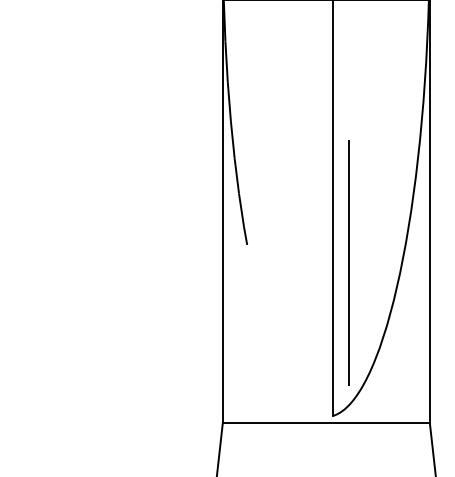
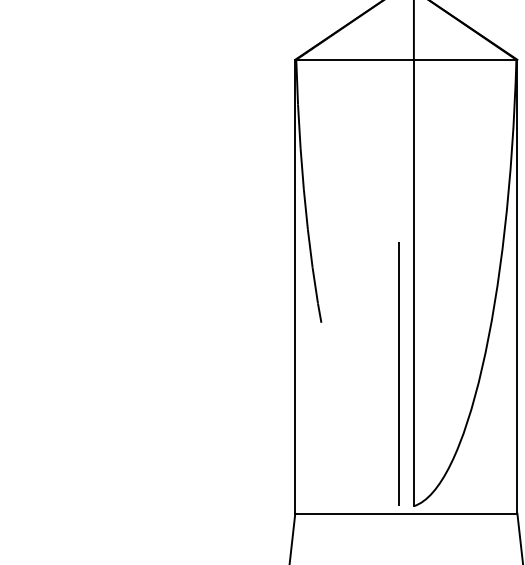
line: (348, 262) -> (398, 373), moved

